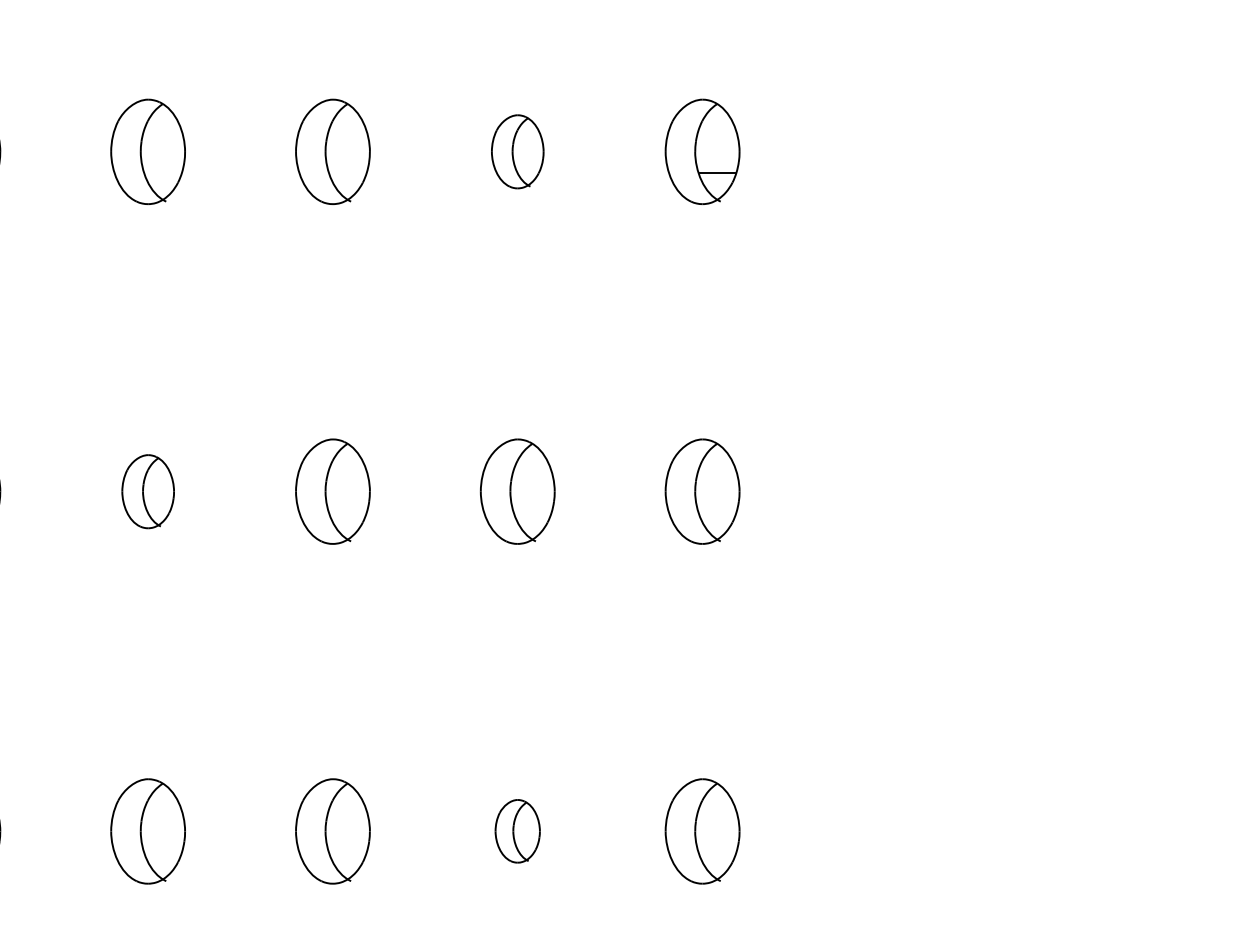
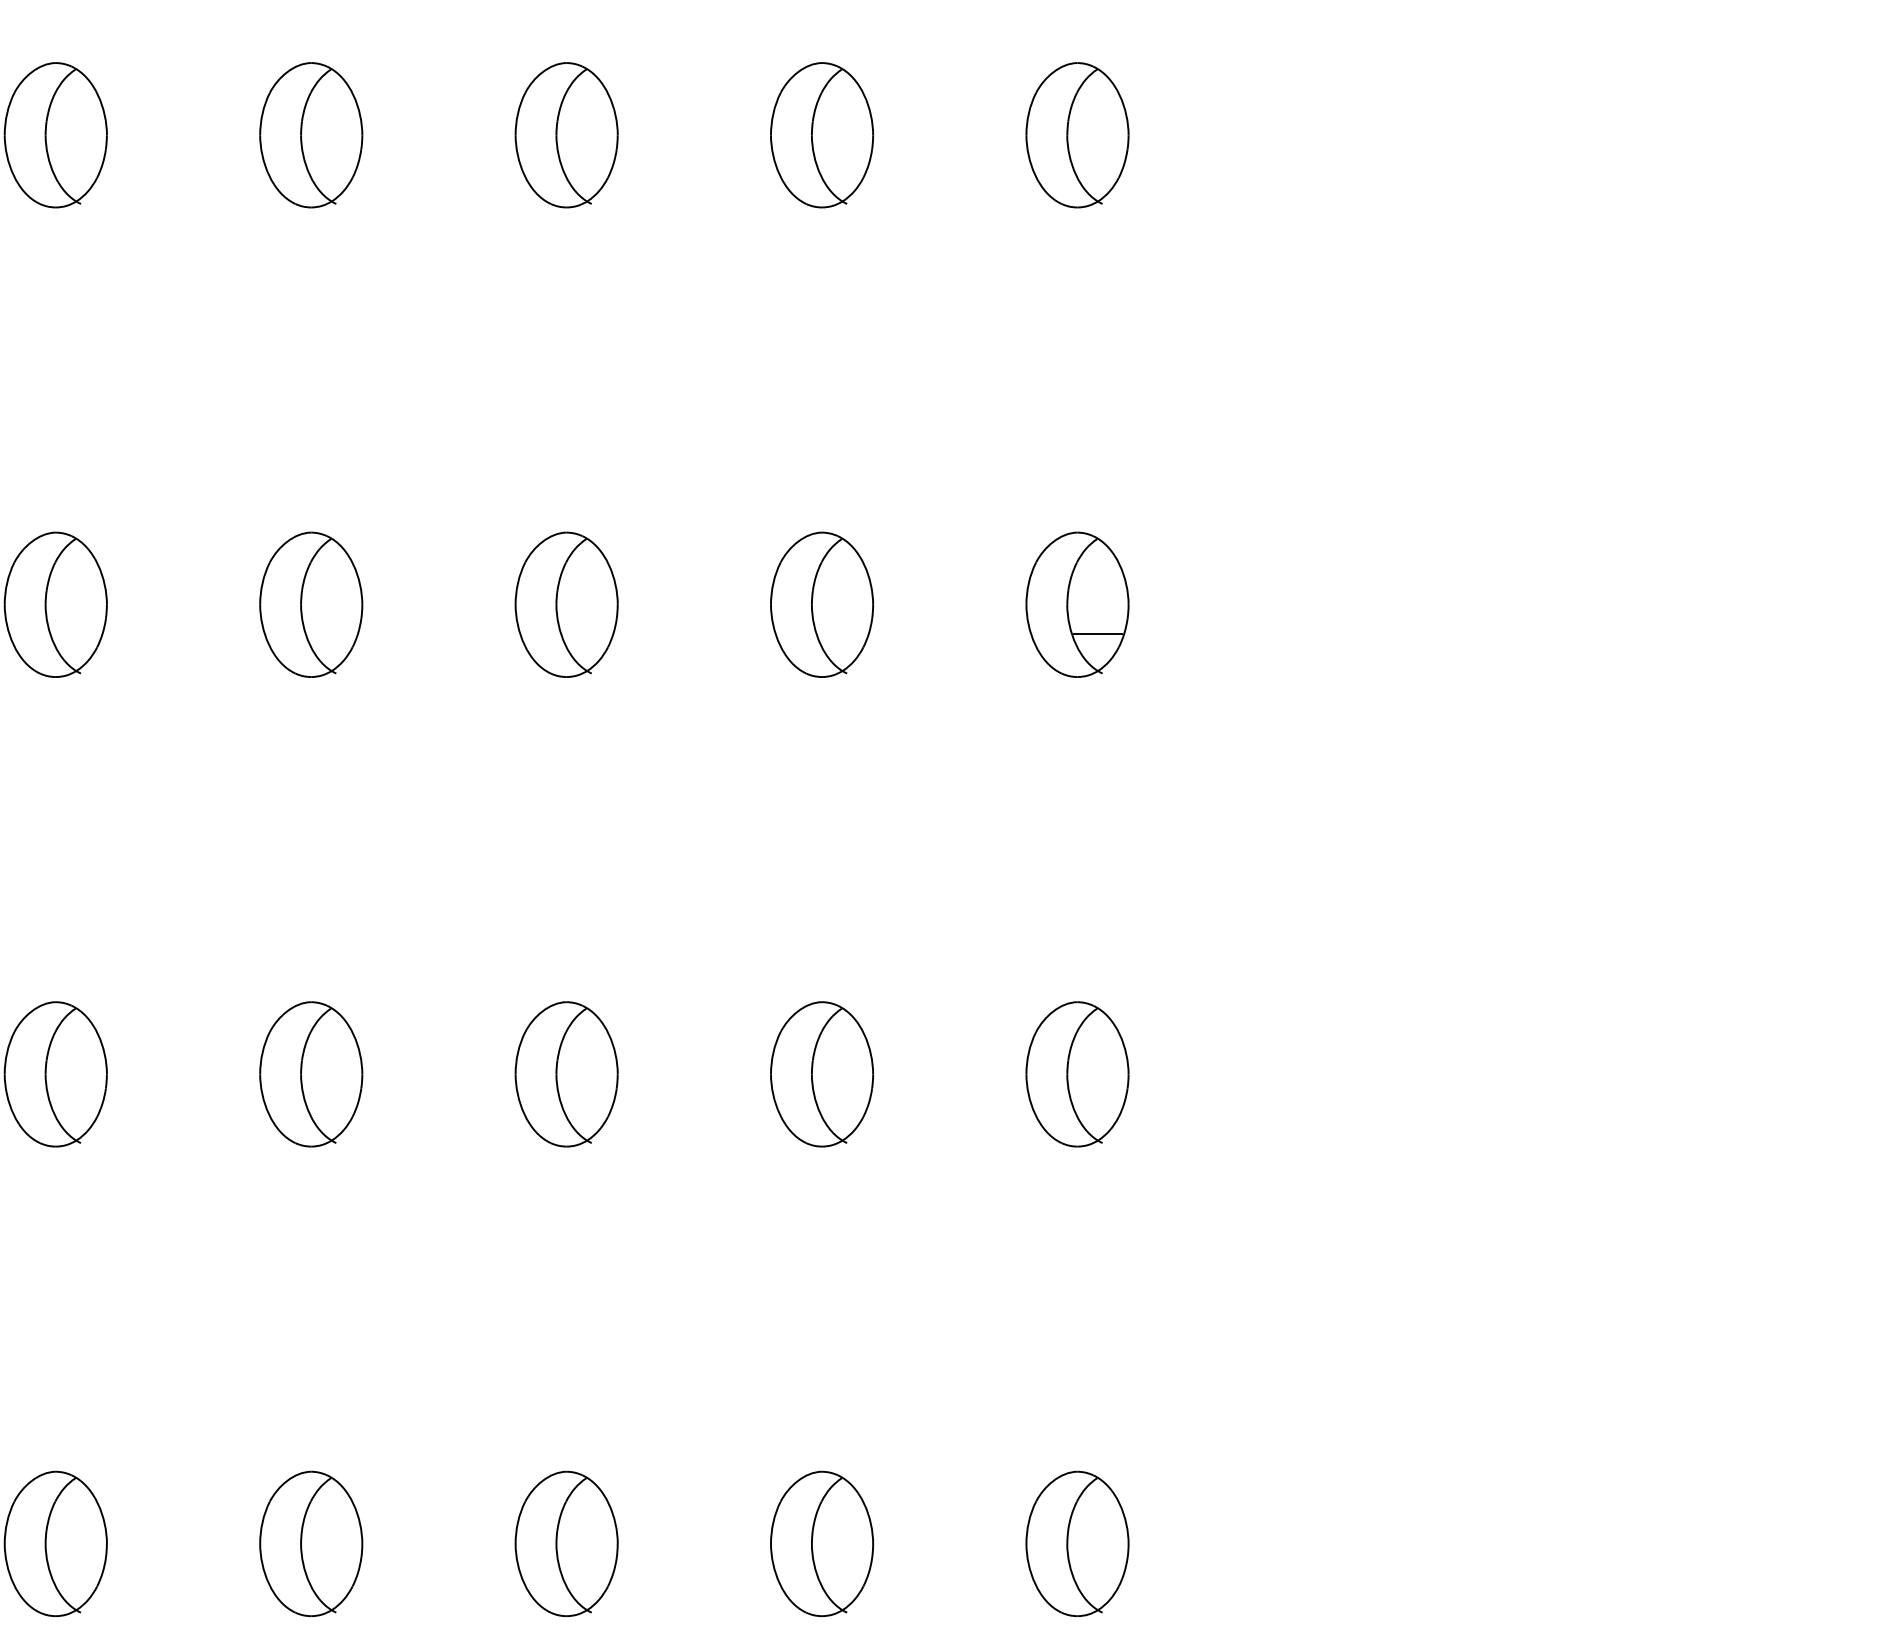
part: (517, 151) -> (821, 604), size x1.43
part: (148, 491) -> (311, 1074), size x1.43
part: (517, 831) -> (821, 1543), size x1.67

